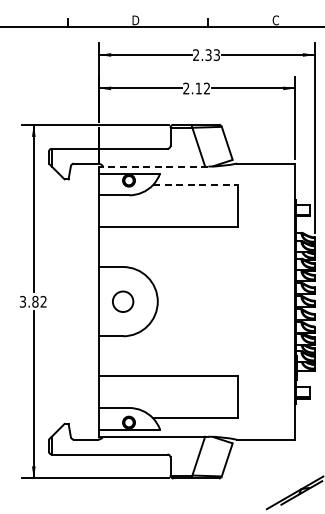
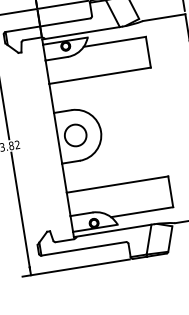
line: (153, 166) -> (82, 33), dashed -> solid
line: (195, 185) -> (114, 42), dashed -> solid
circle: (122, 301) -> (75, 135), size x1.43

